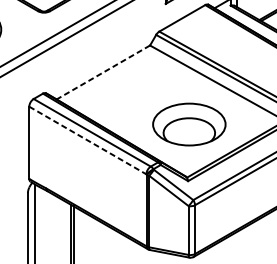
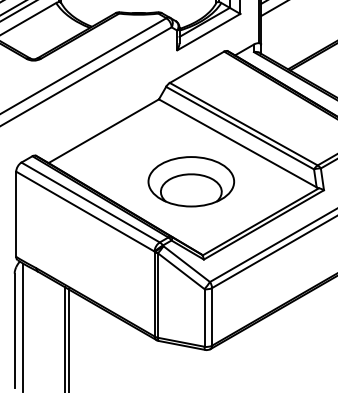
line: (103, 72) -> (103, 131), dashed -> solid
part: (189, 124) -> (191, 181), moved
line: (87, 140) -> (85, 211), dashed -> solid

